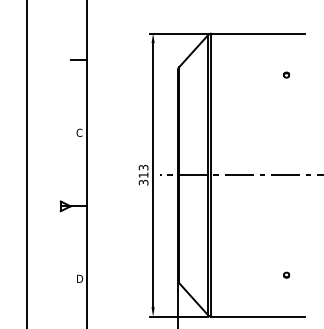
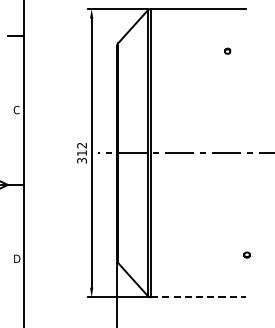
text: (143, 167) -> (81, 145), 313 -> 312
part: (286, 274) -> (246, 254), moved
line: (258, 316) -> (199, 297), solid -> dashed

